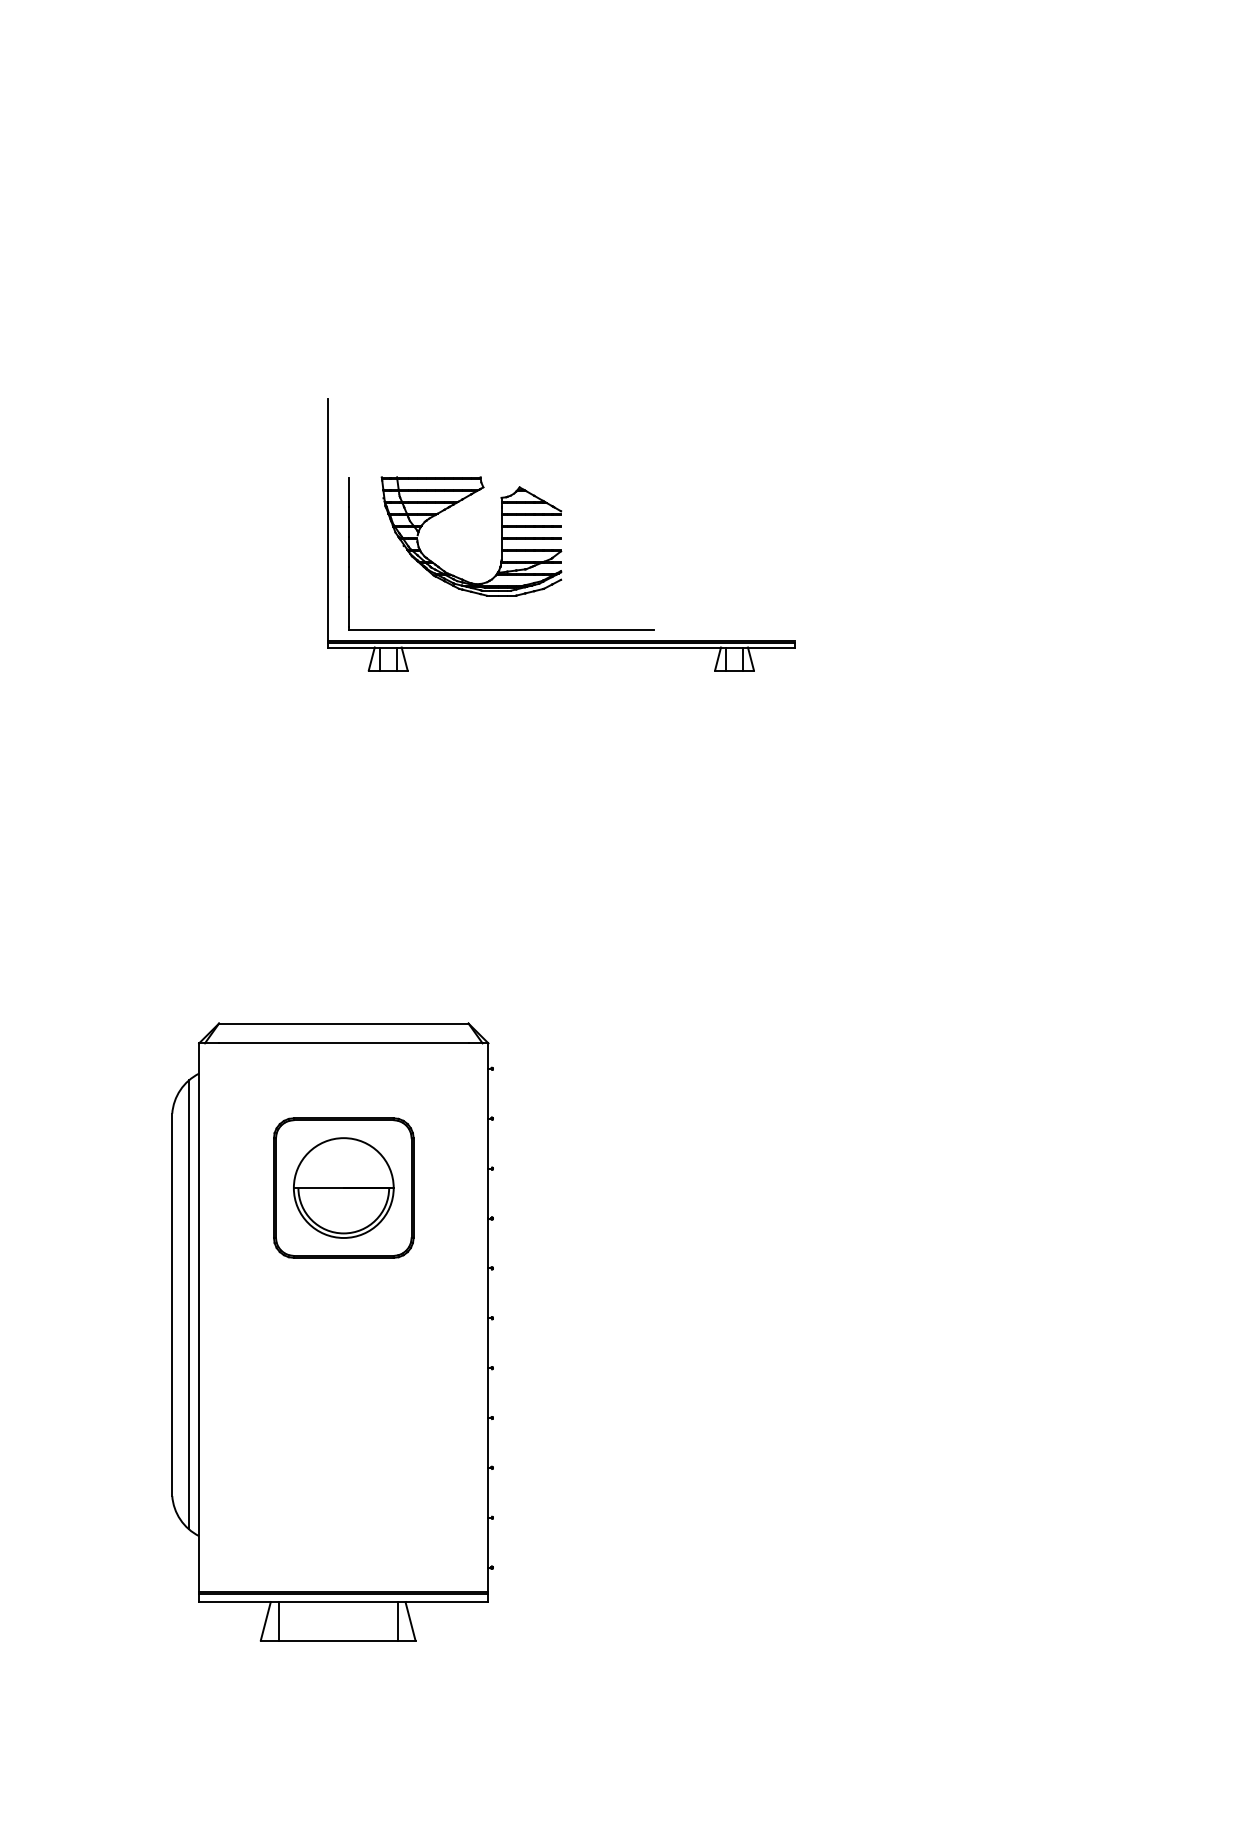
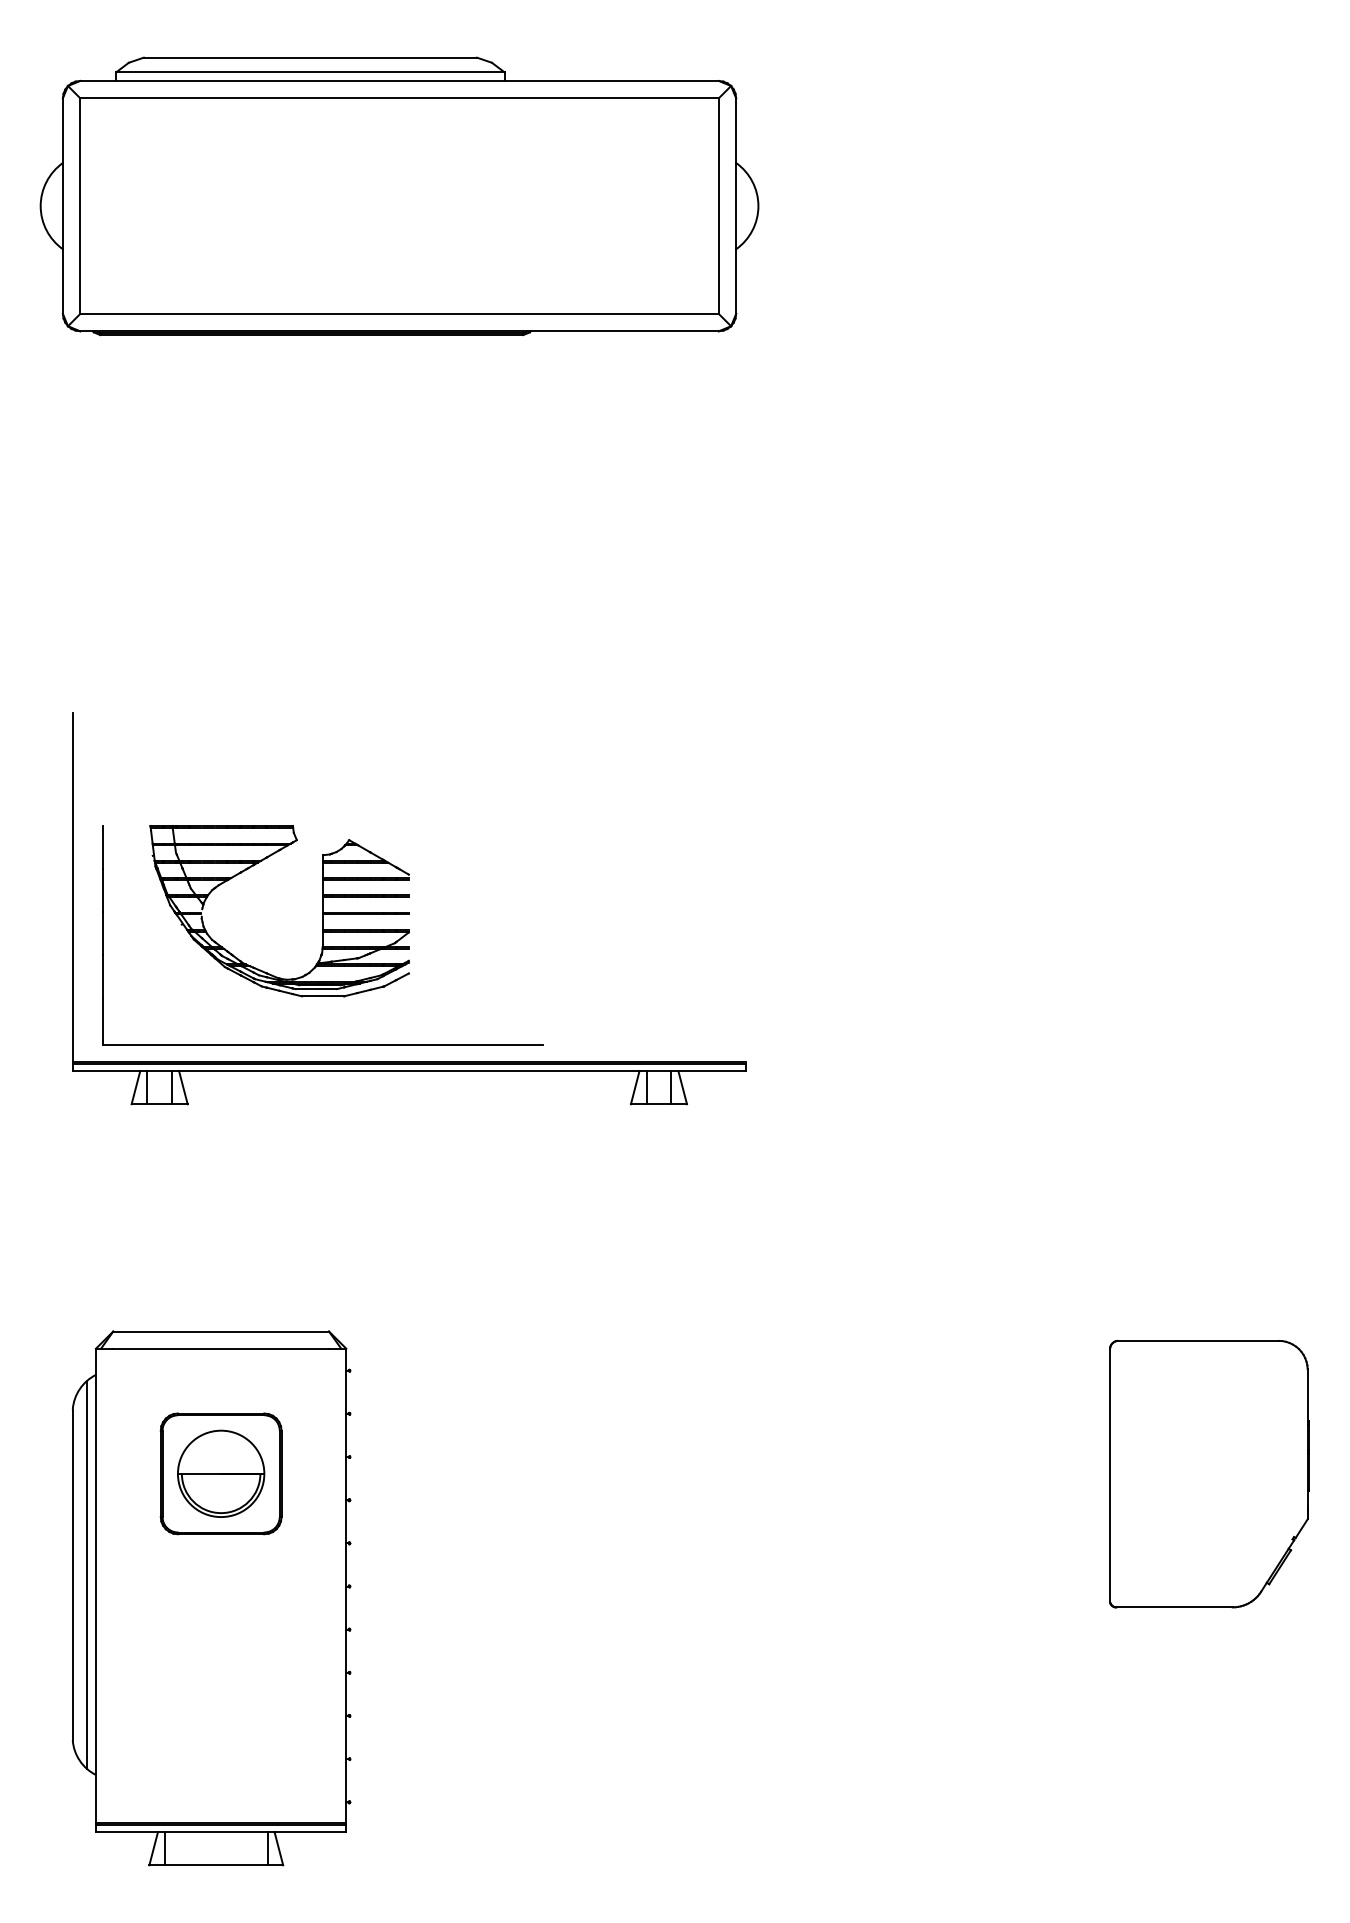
part: (561, 534) -> (409, 908), size x1.67

